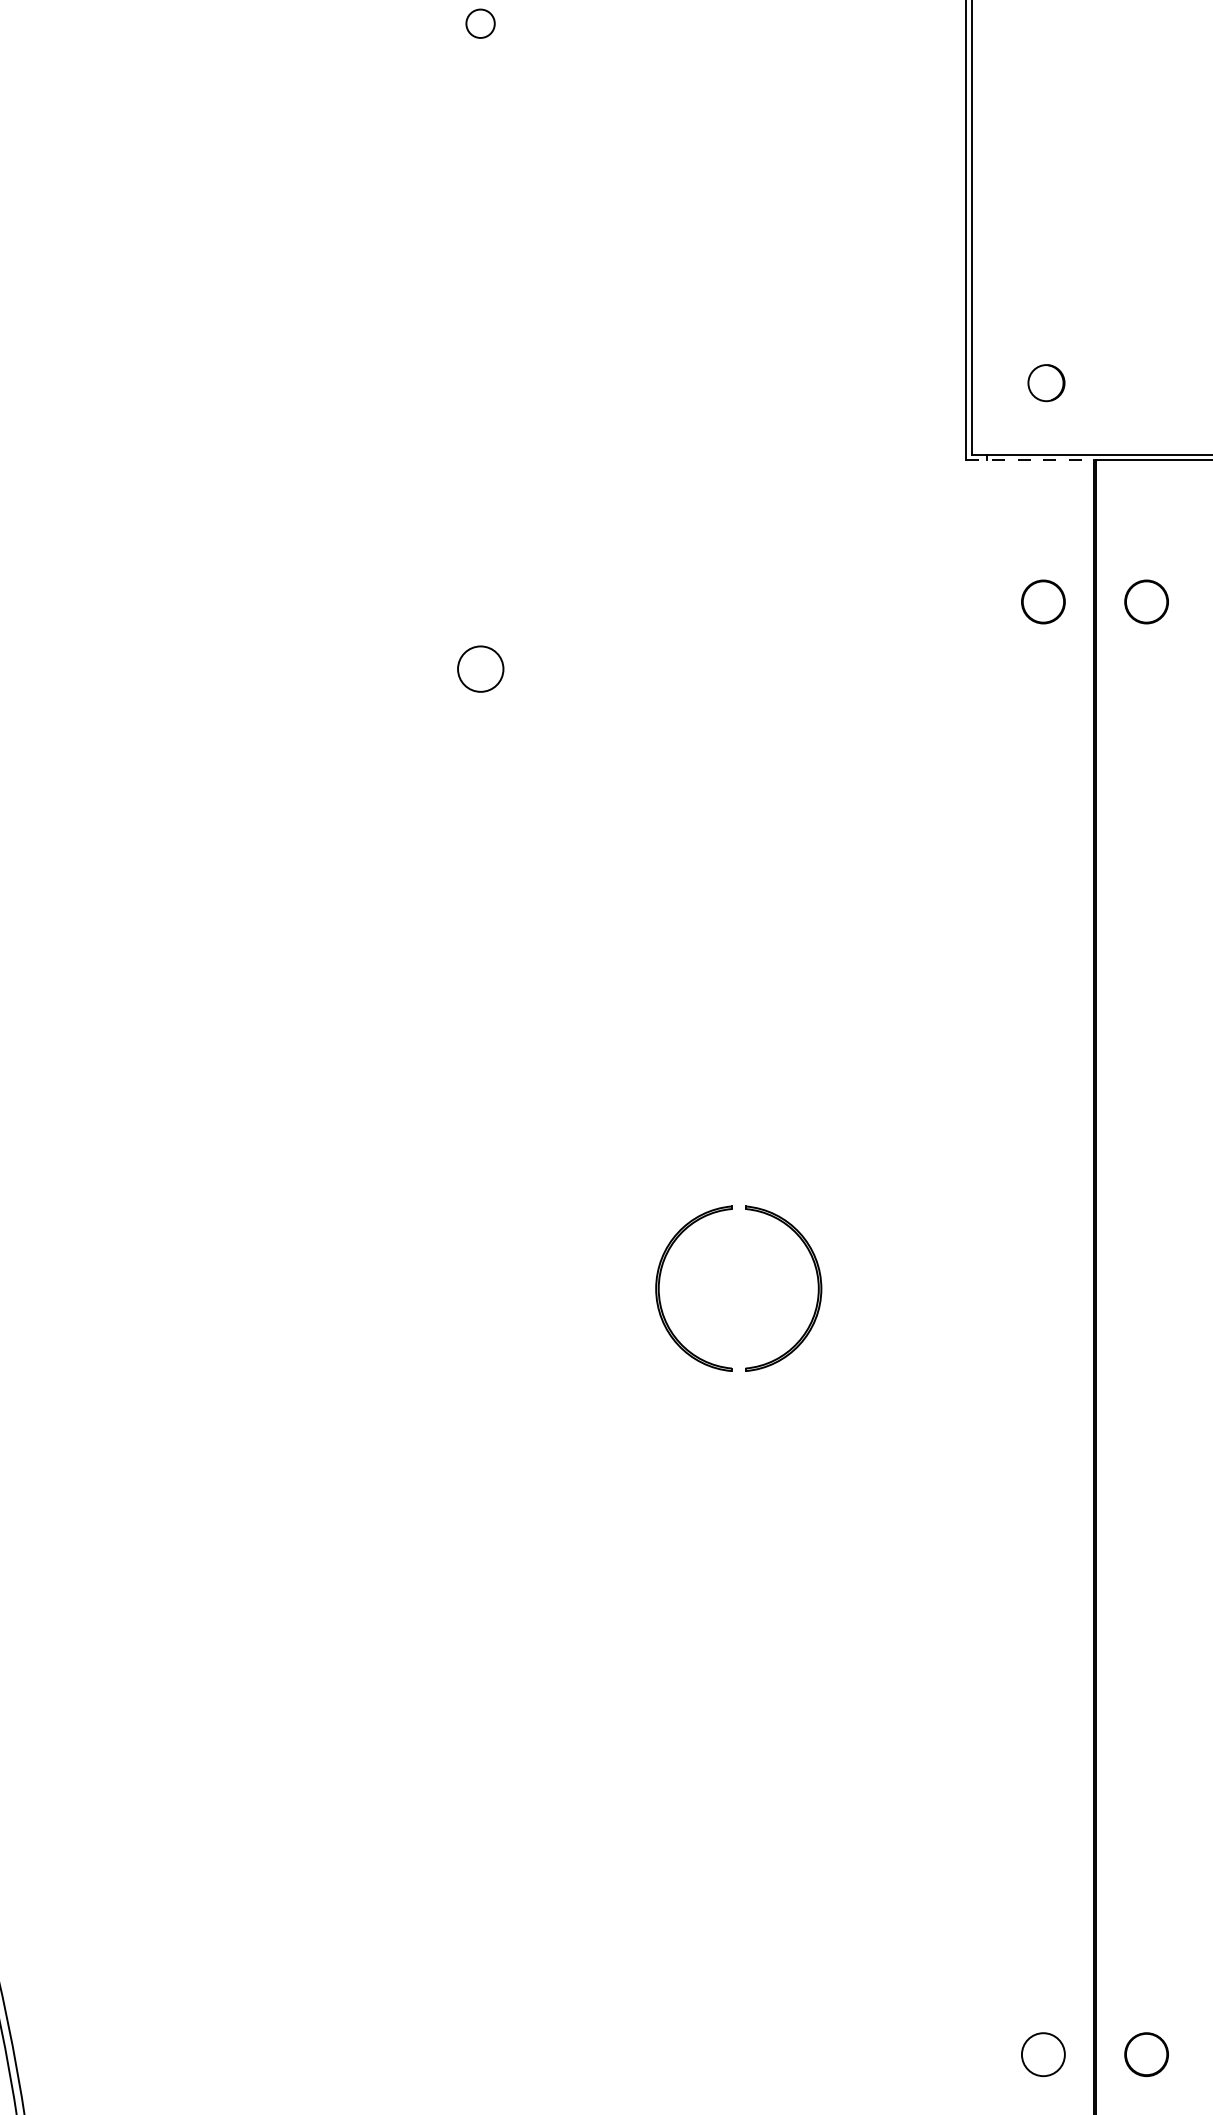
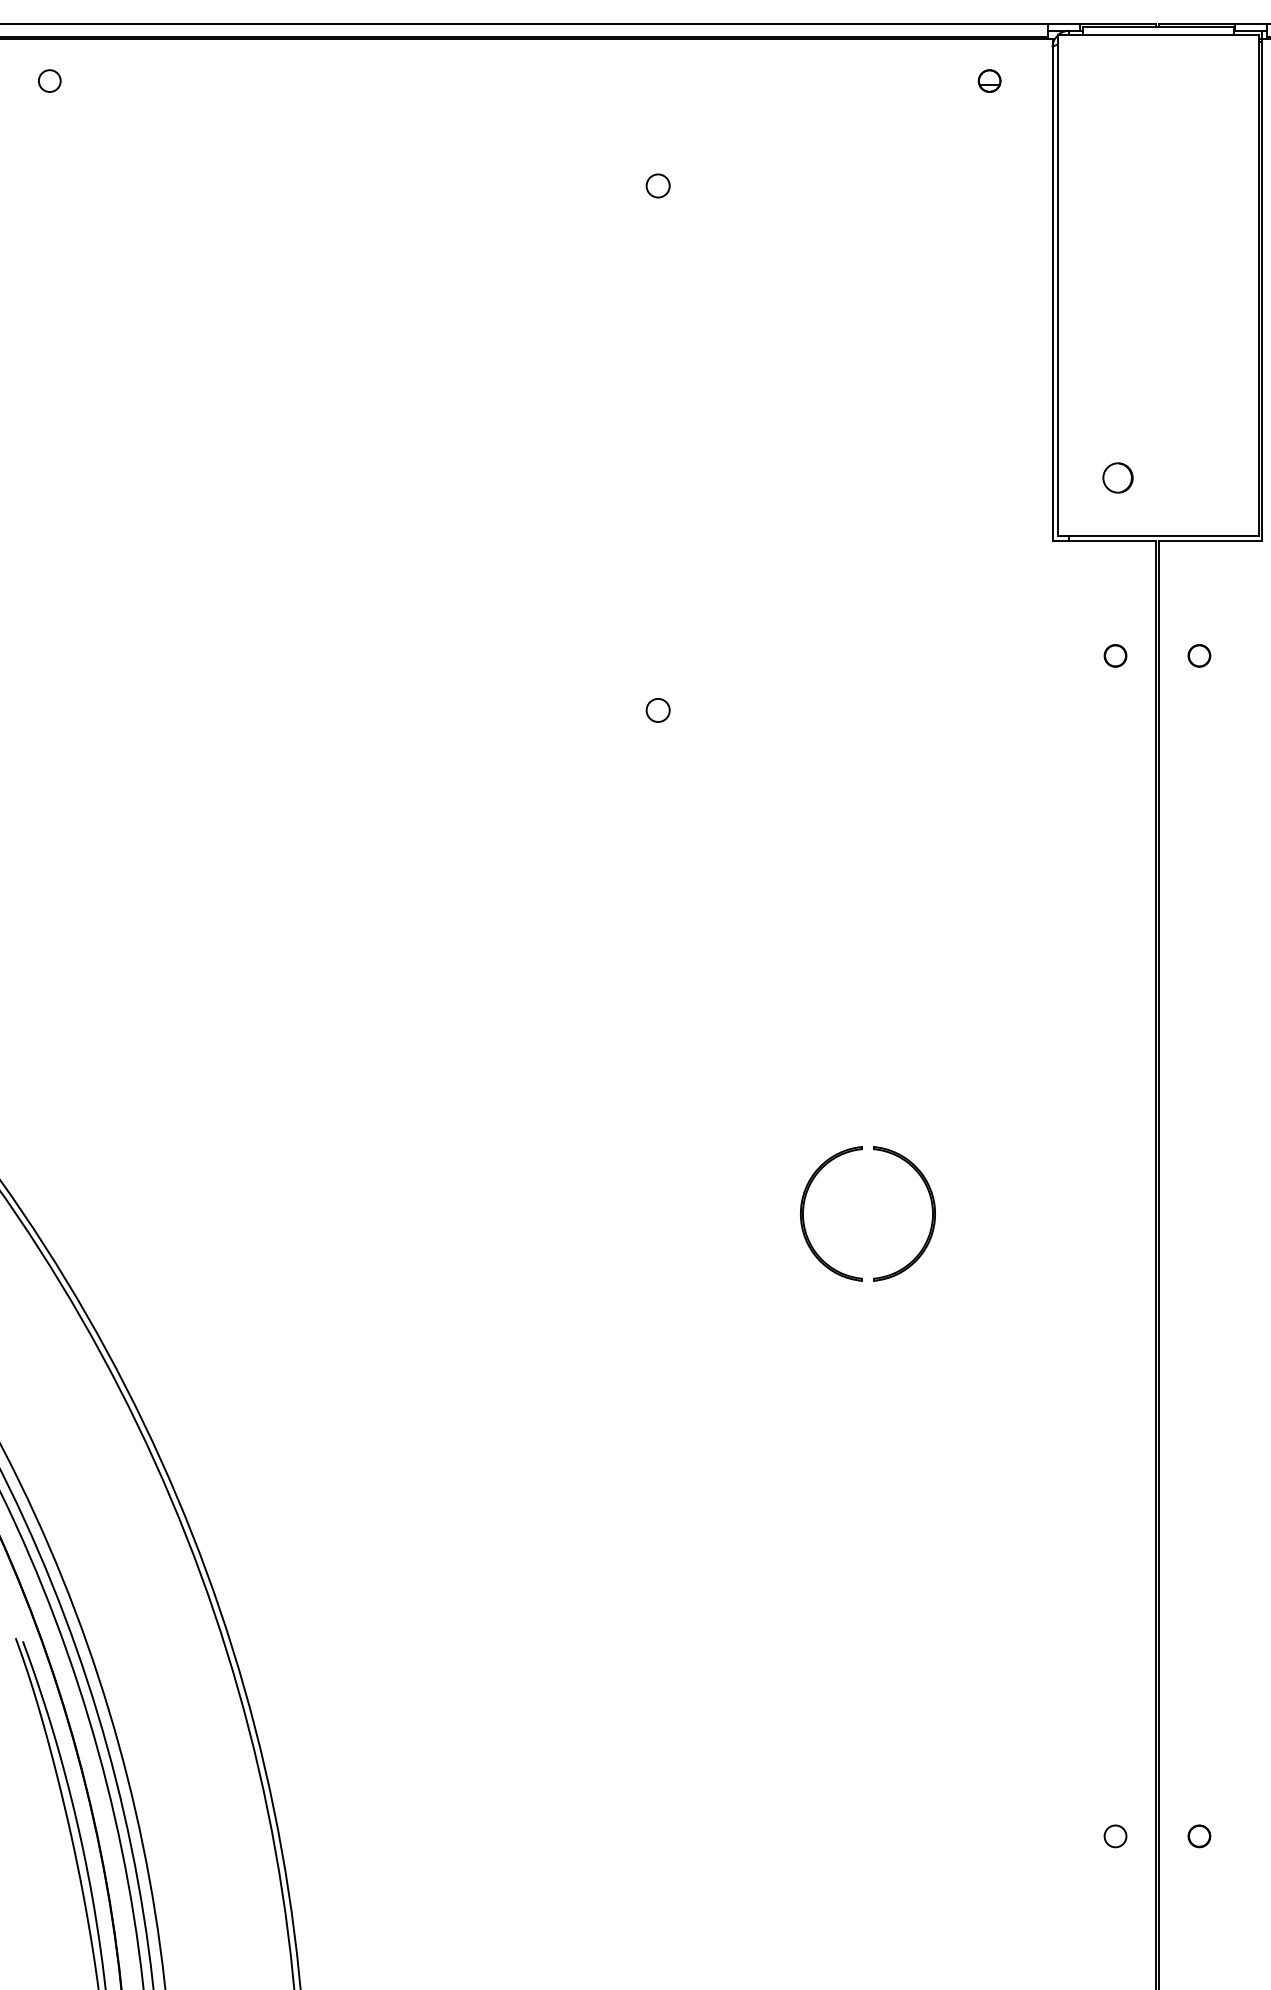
line: (1029, 460) -> (1104, 540), dashed -> solid
part: (1043, 601) -> (1115, 655), size x0.62
part: (1146, 601) -> (1199, 655), size x0.62
circle: (479, 669) -> (657, 710), size x0.62
circle: (1043, 2054) -> (1115, 1836), size x0.62
part: (1146, 2054) -> (1199, 1836), size x0.62

